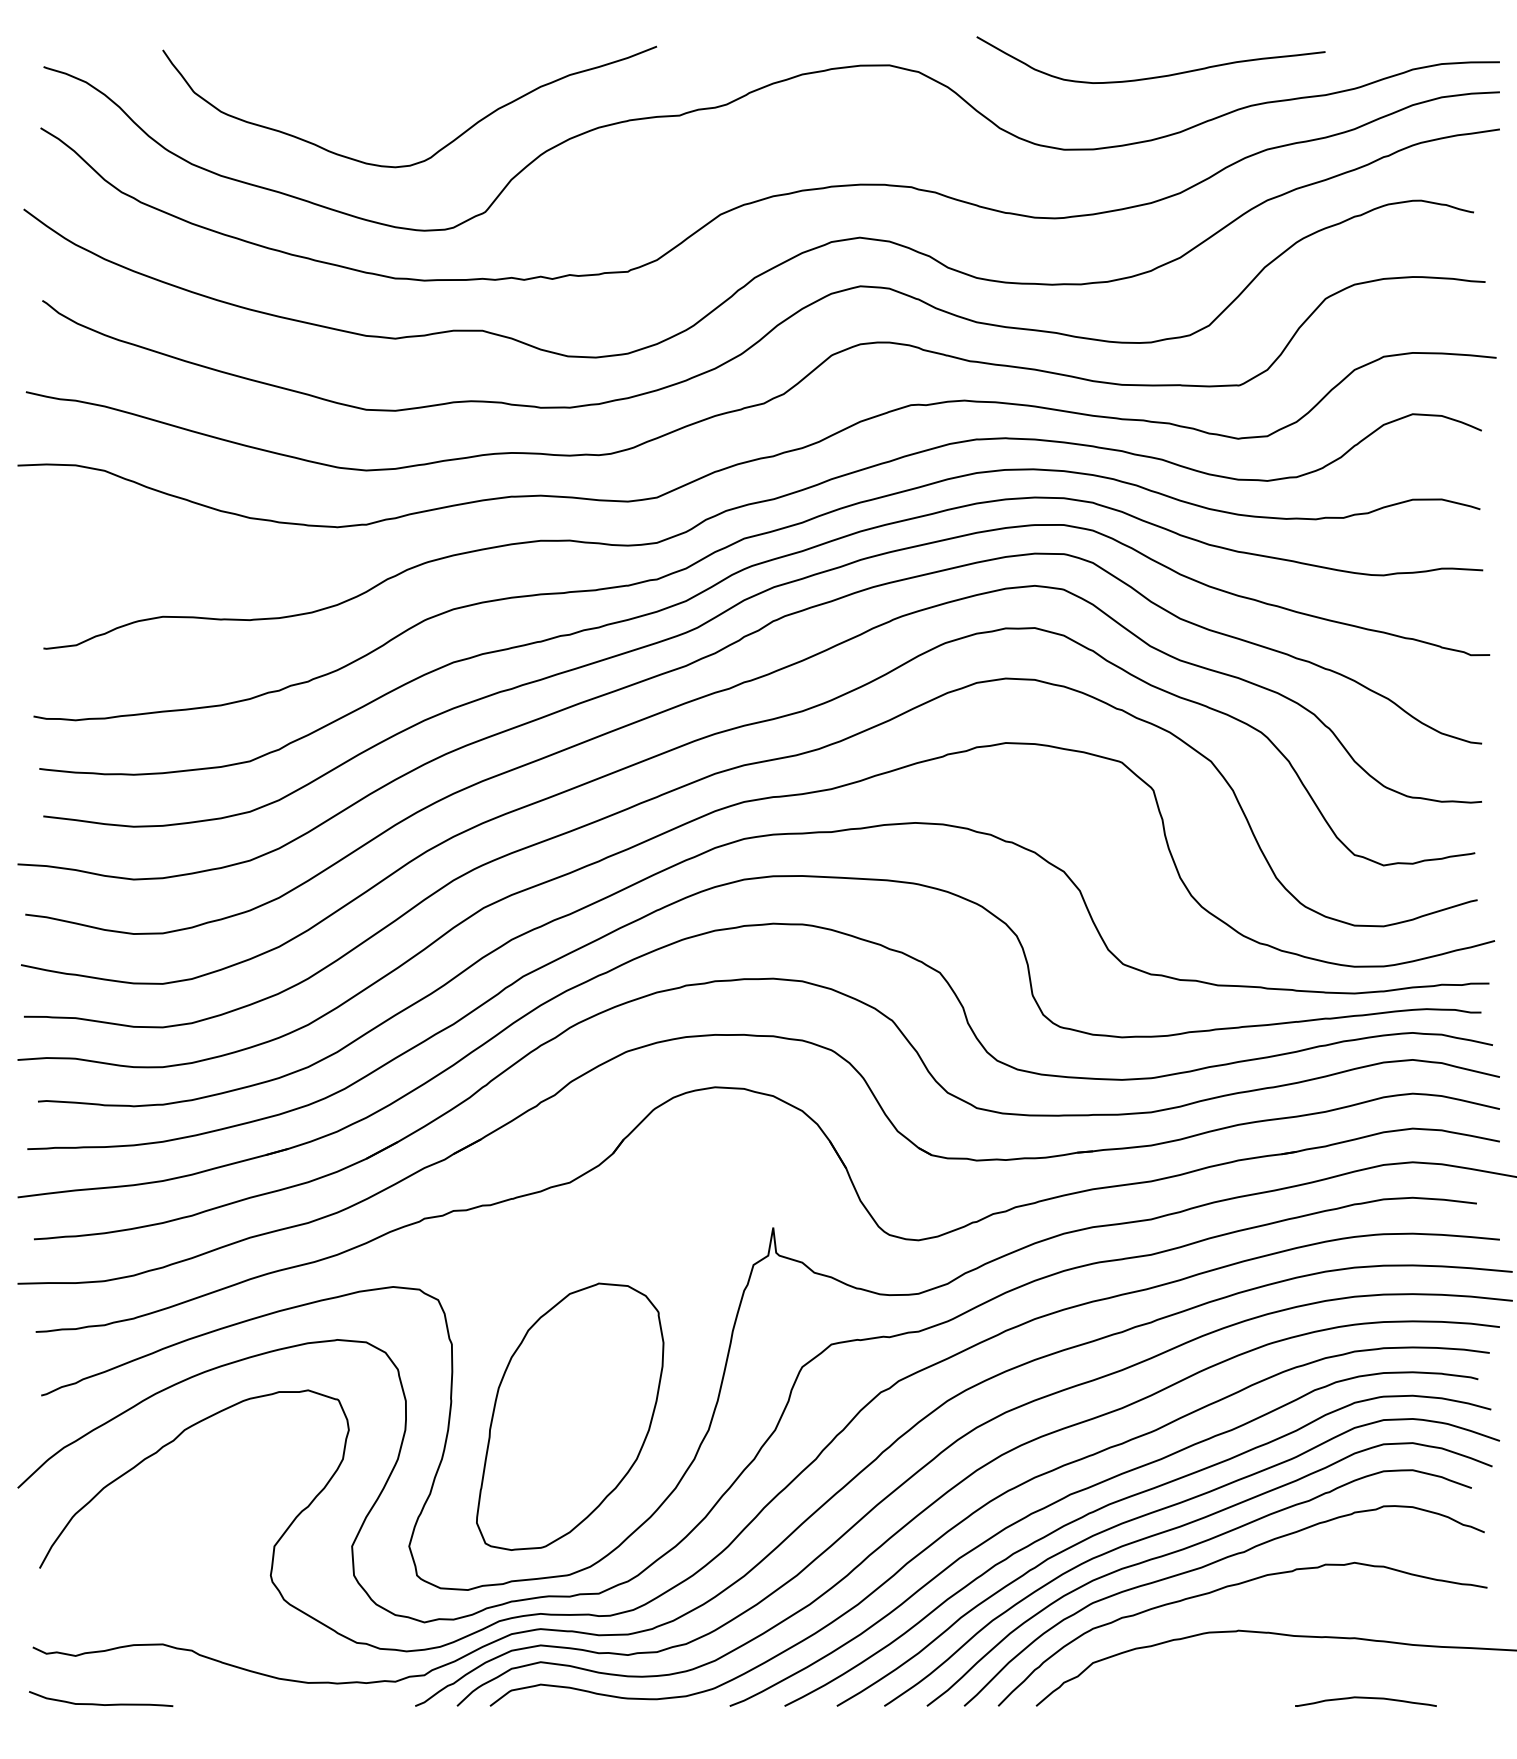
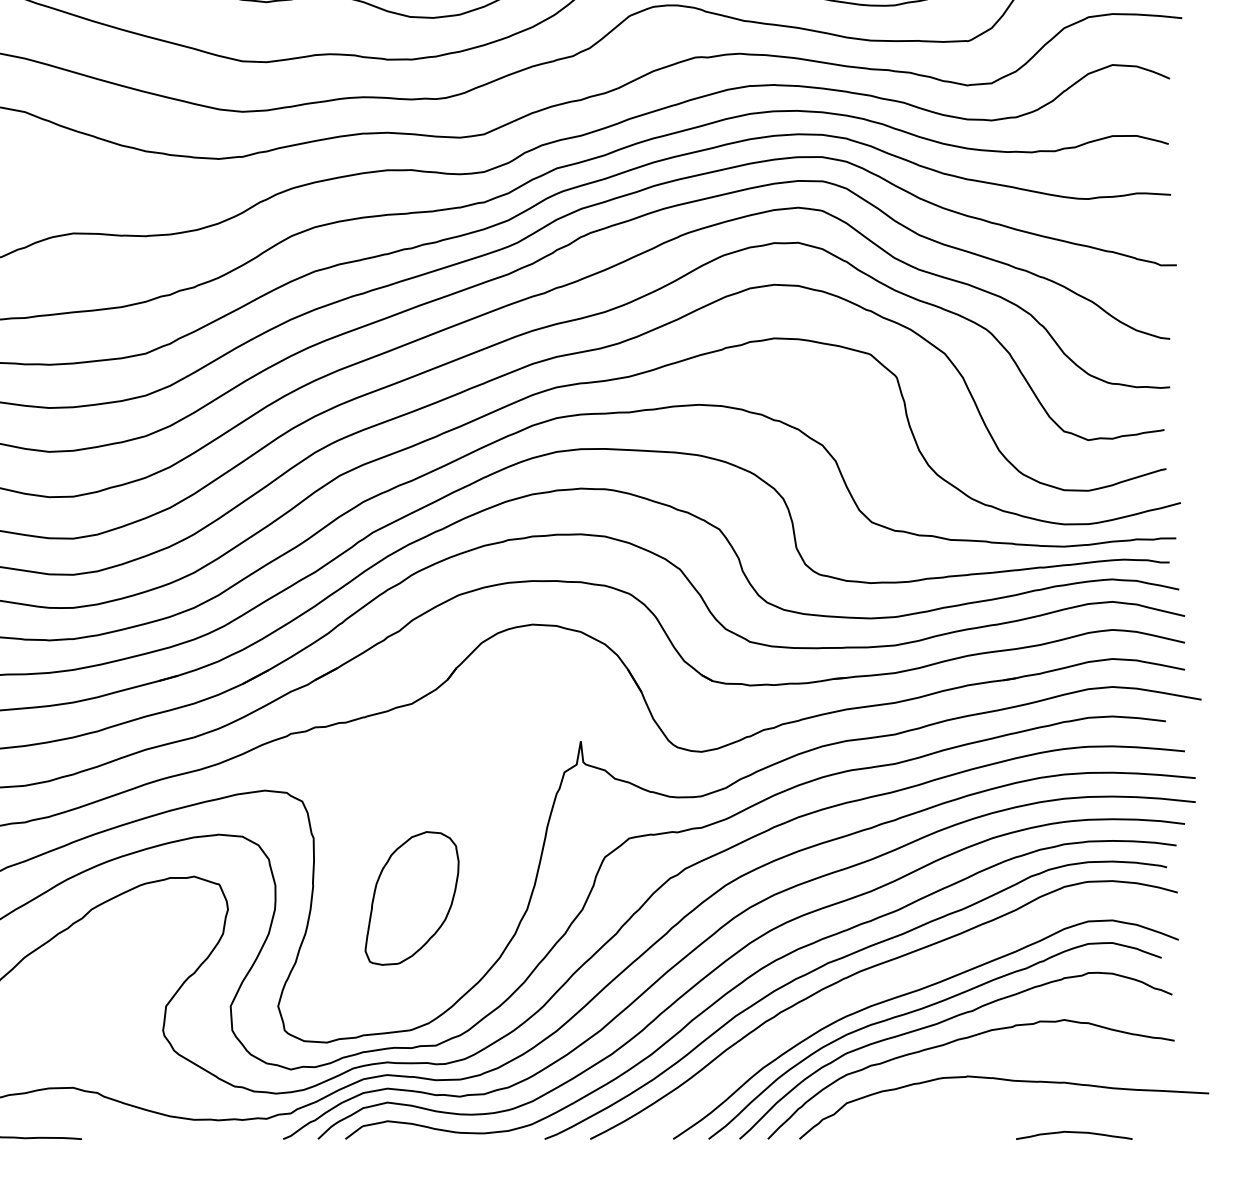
part: (570, 1416) -> (412, 898), size x0.6
curve: (1153, 1513) -> (896, 978), removed

